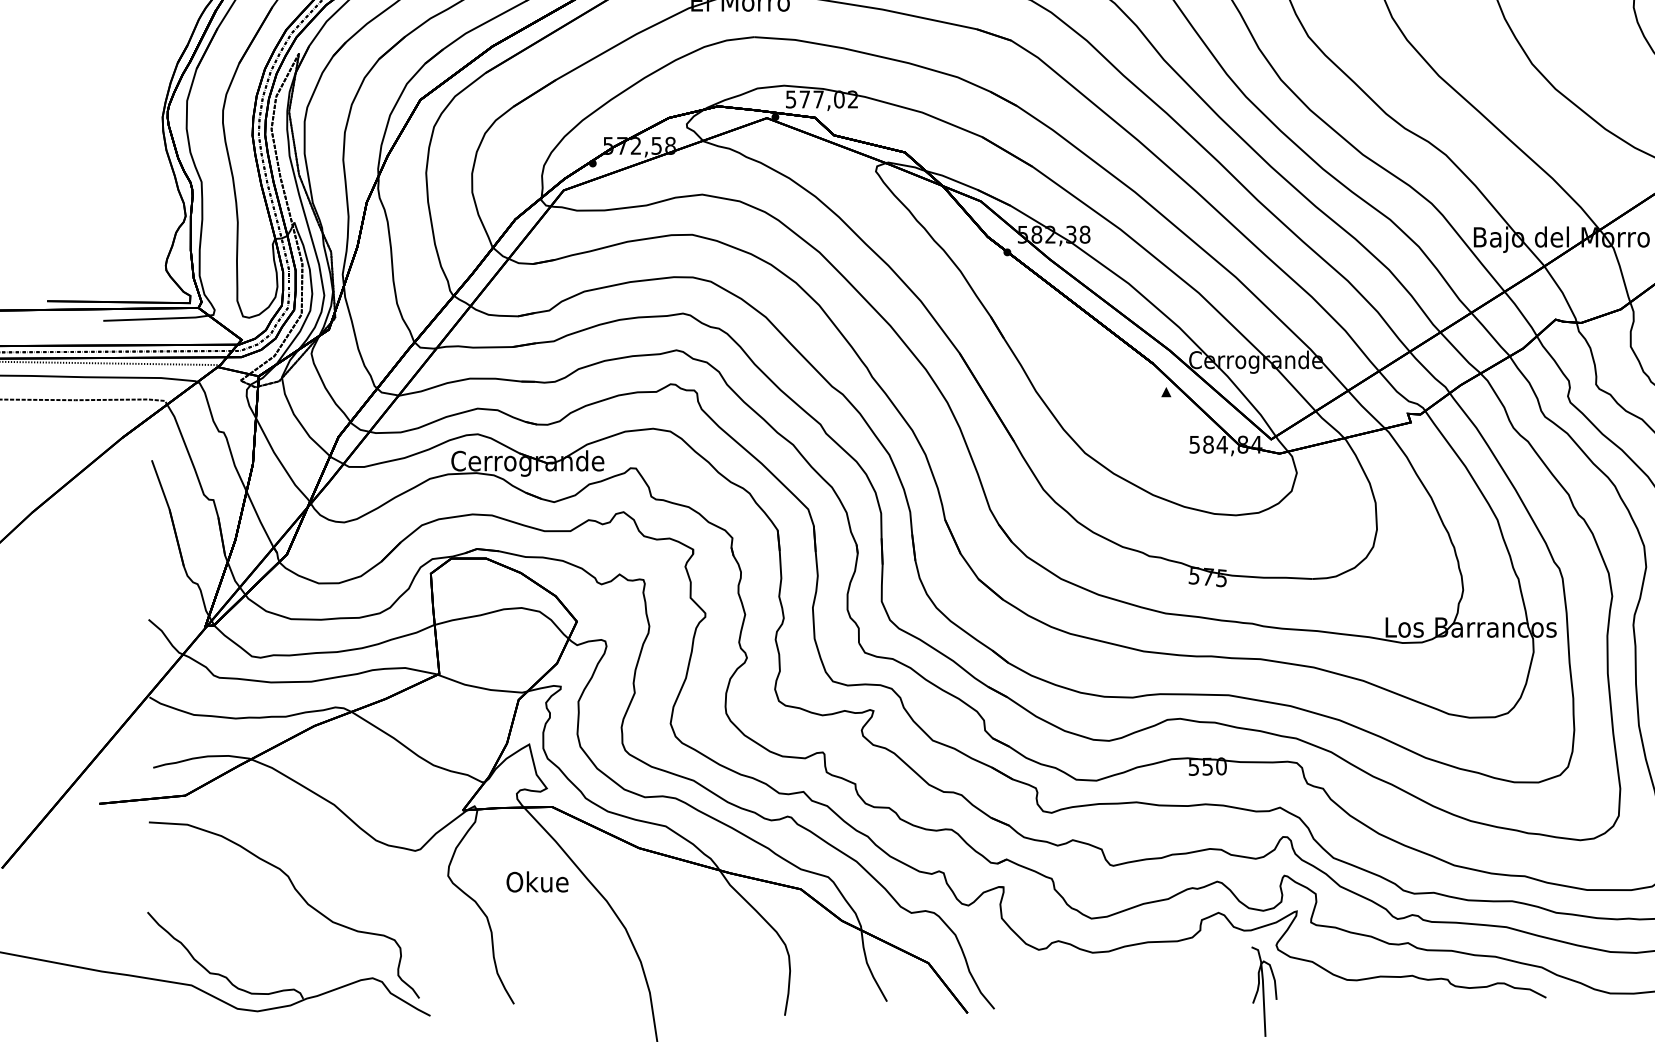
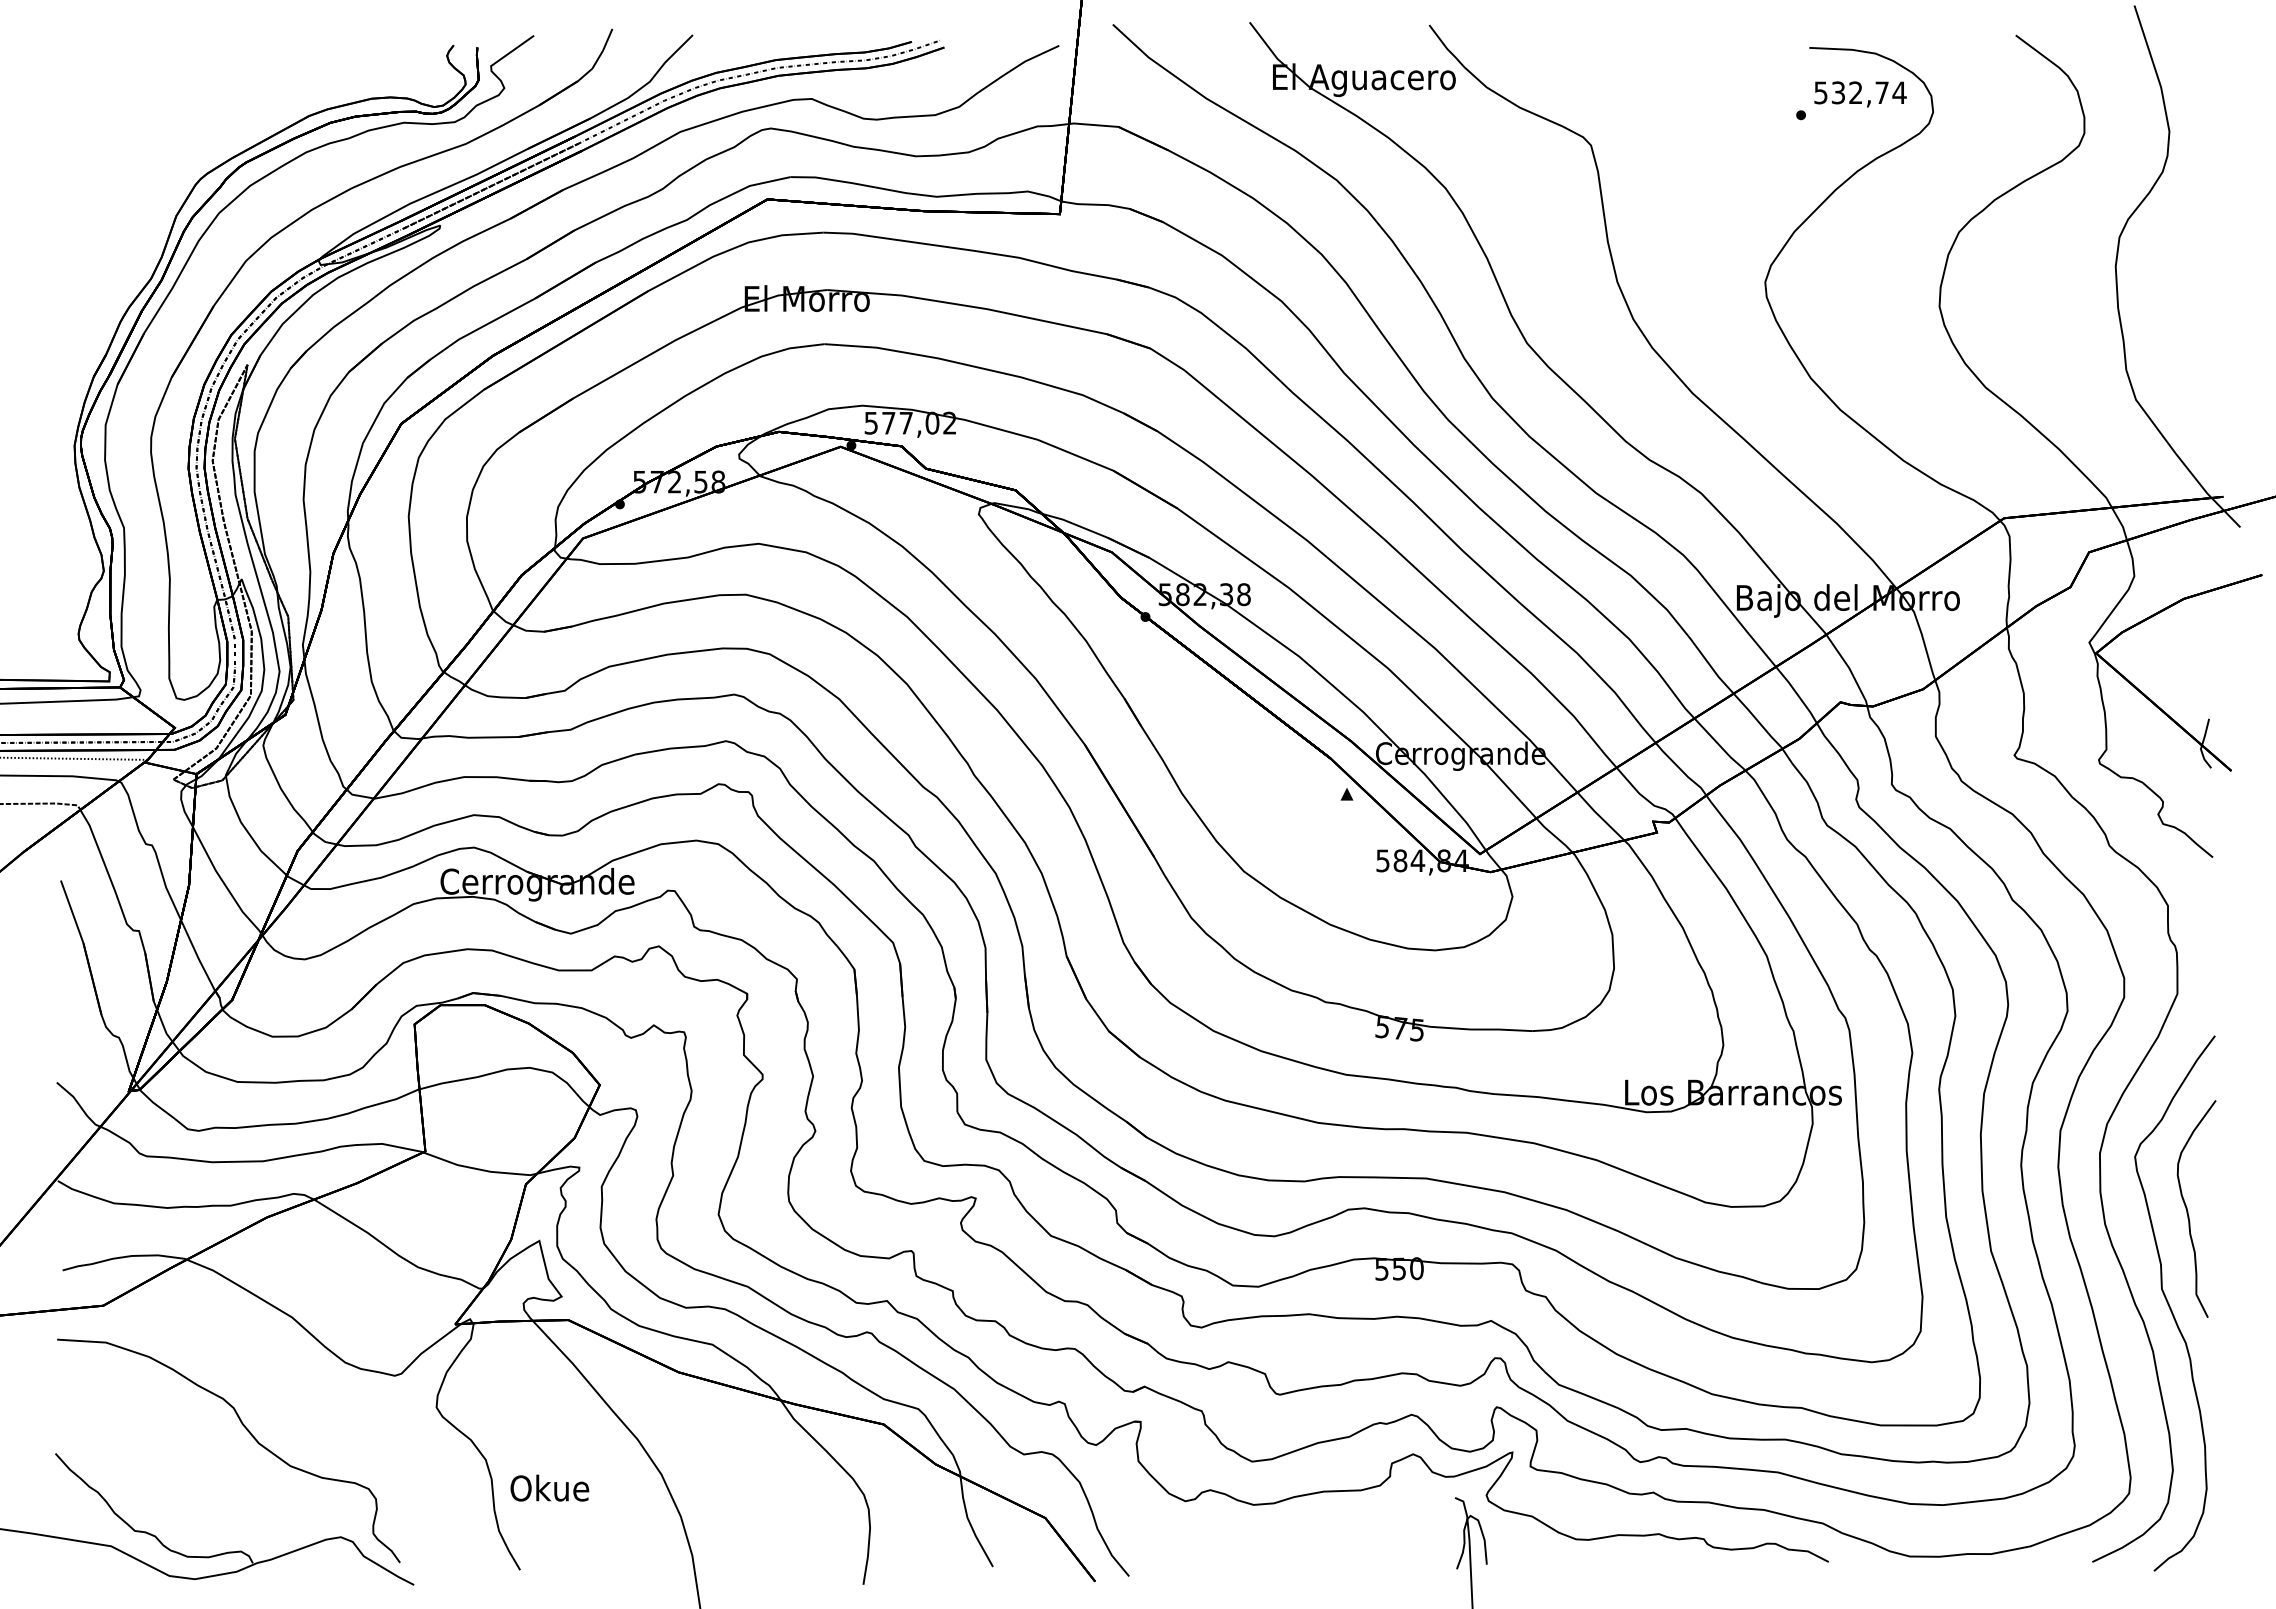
text: (537, 881) -> (549, 1487), moved

